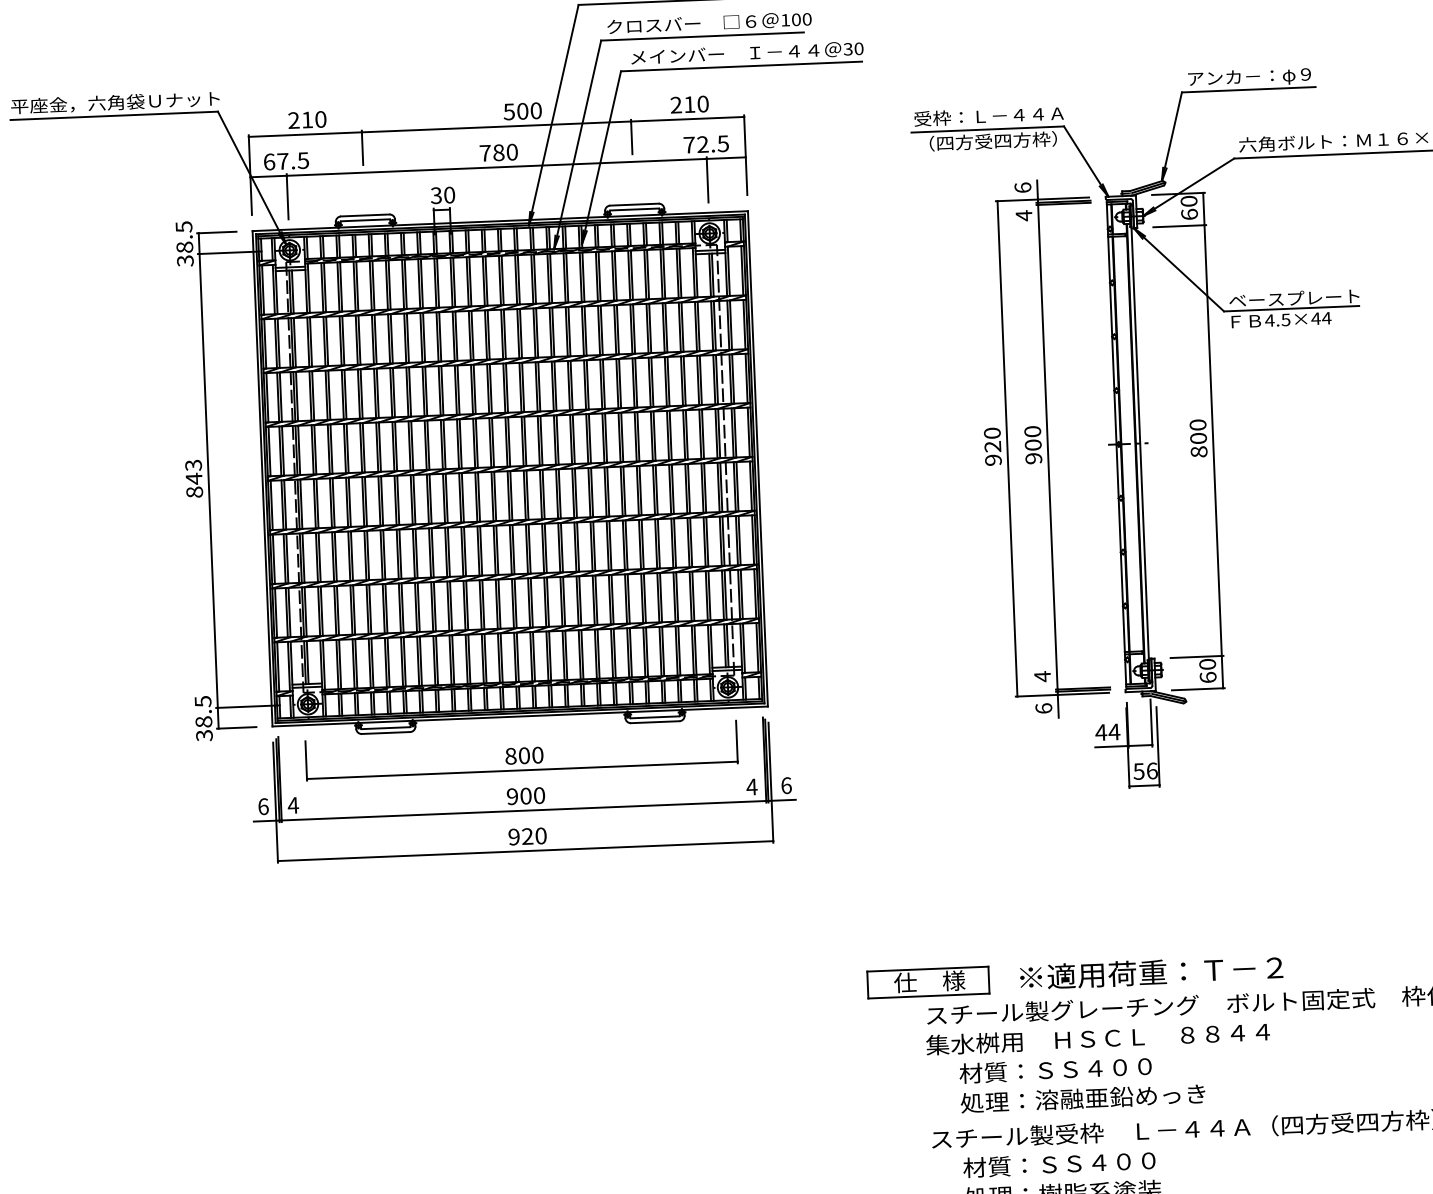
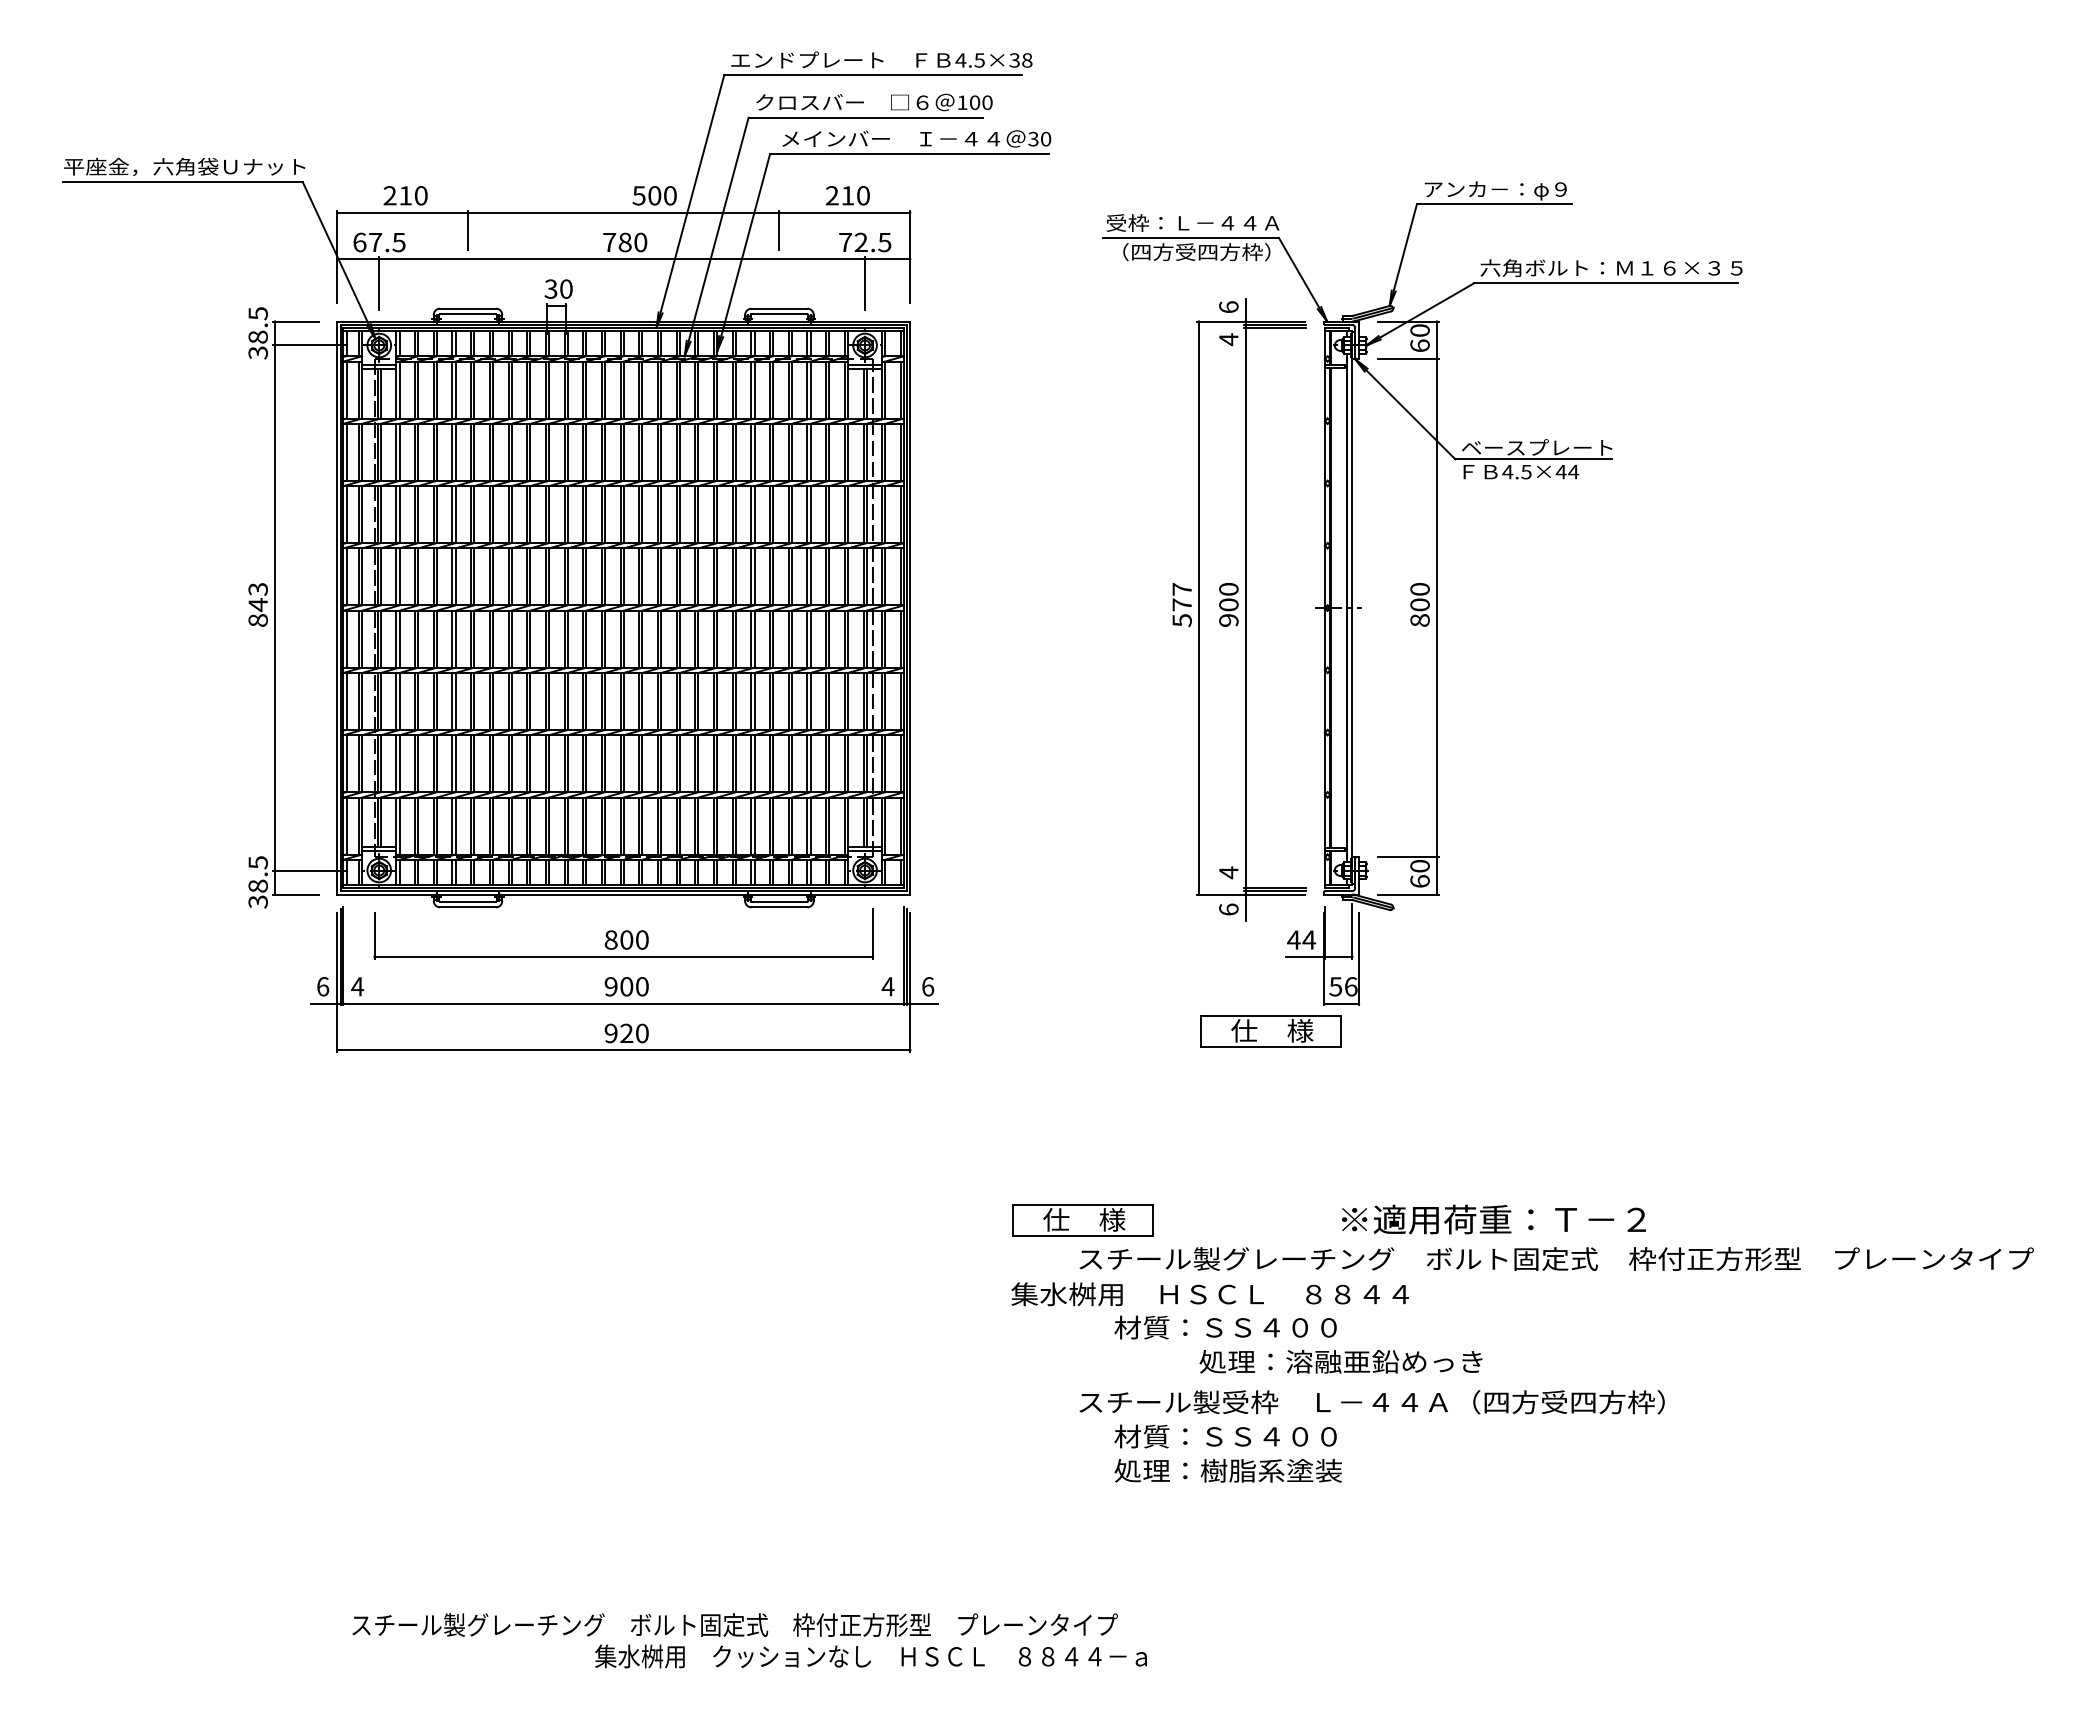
text: (992, 446) -> (1181, 604), 920 -> 577
part: (1084, 812) -> (1270, 1031), added
text: (1151, 972) -> (1493, 1219), moved
text: (1097, 1038) -> (1209, 1294), moved
text: (1082, 1098) -> (1340, 1361), moved

